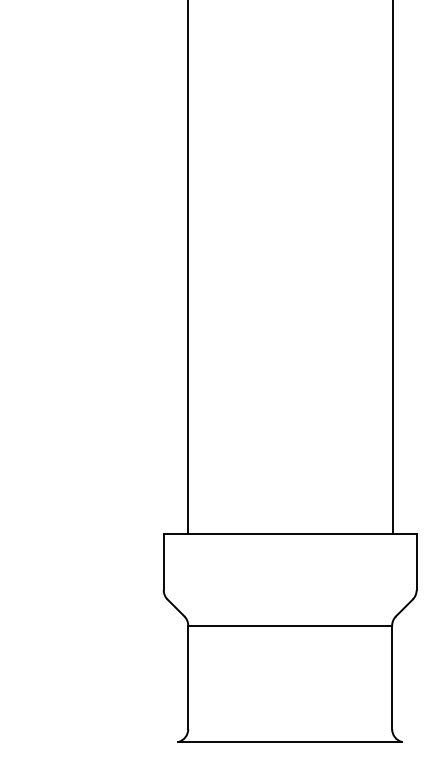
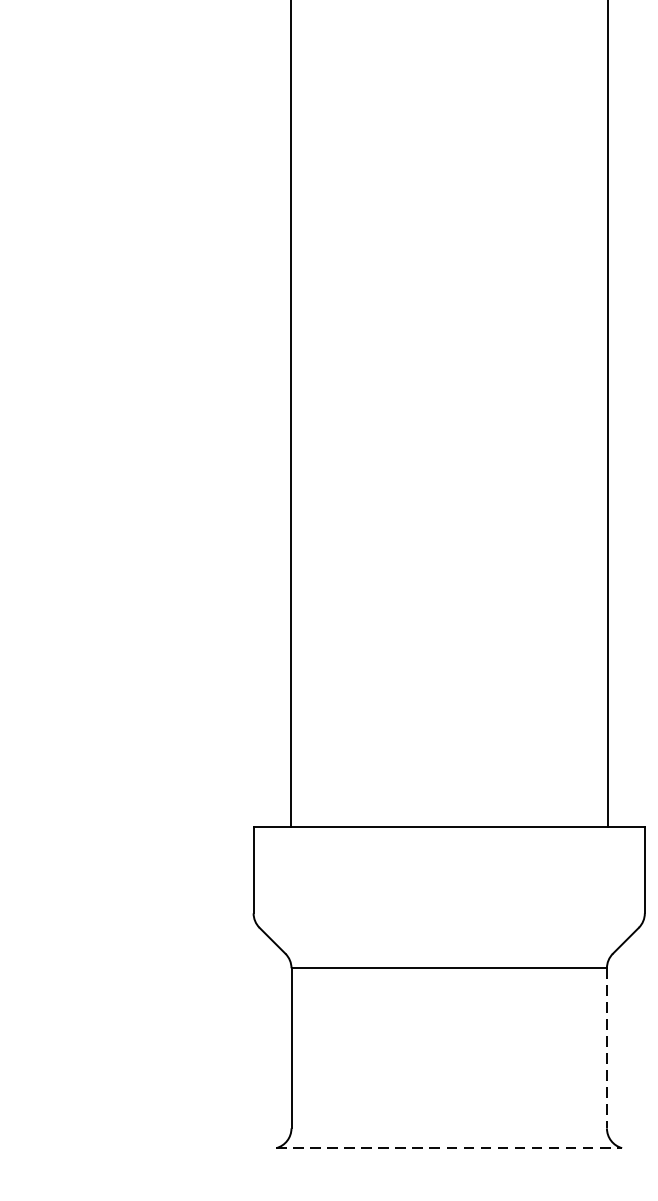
line: (392, 677) -> (607, 1048), solid -> dashed
line: (290, 741) -> (449, 1147), solid -> dashed

